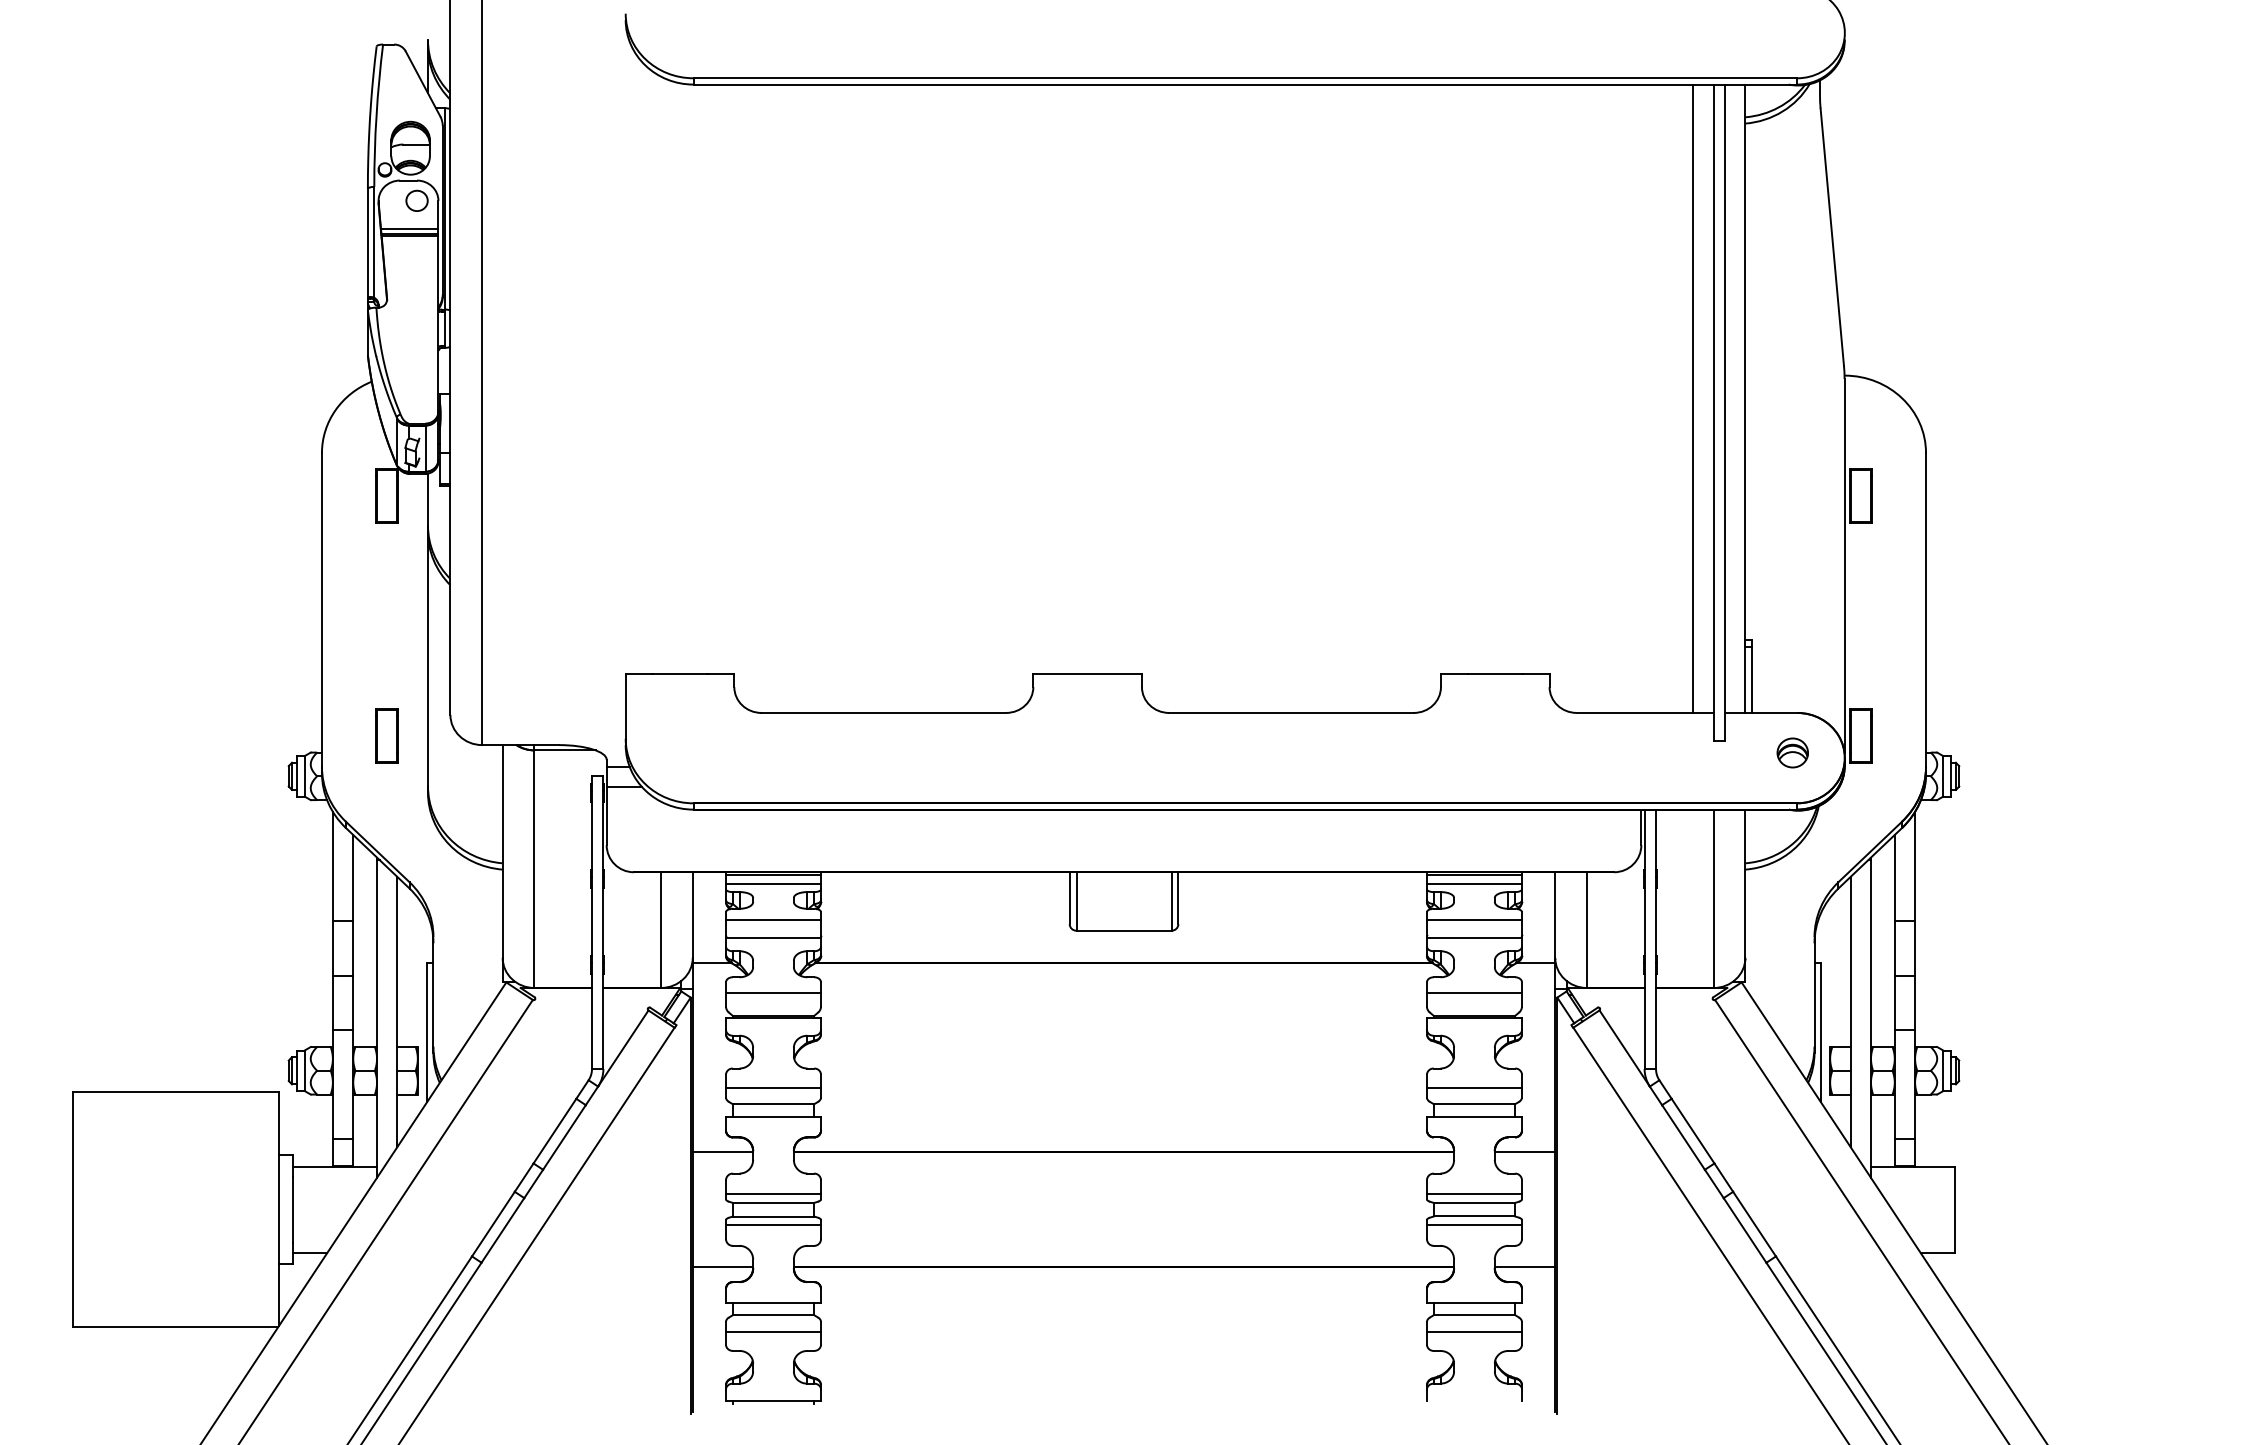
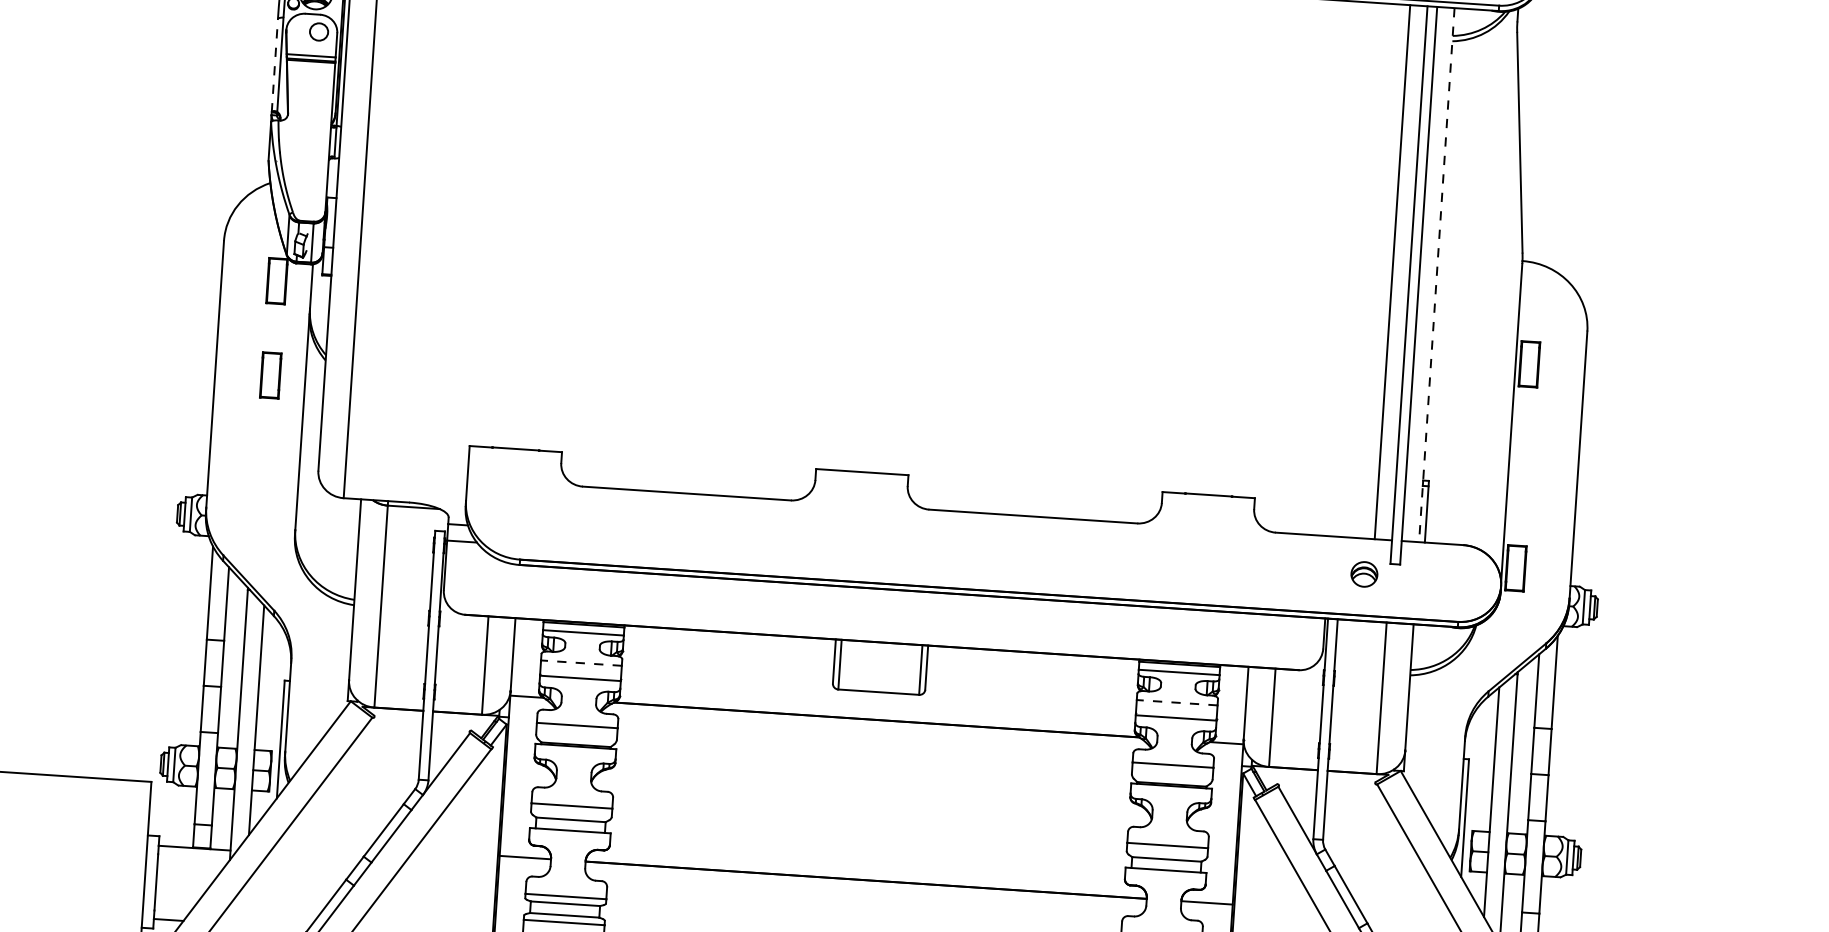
line: (367, 243) -> (274, 65), solid -> dashed
line: (1745, 399) -> (1436, 275), solid -> dashed
part: (386, 735) -> (270, 374), moved
part: (1792, 752) -> (1364, 574), moved
line: (773, 919) -> (581, 662), solid -> dashed
line: (1474, 919) -> (1177, 702), solid -> dashed

